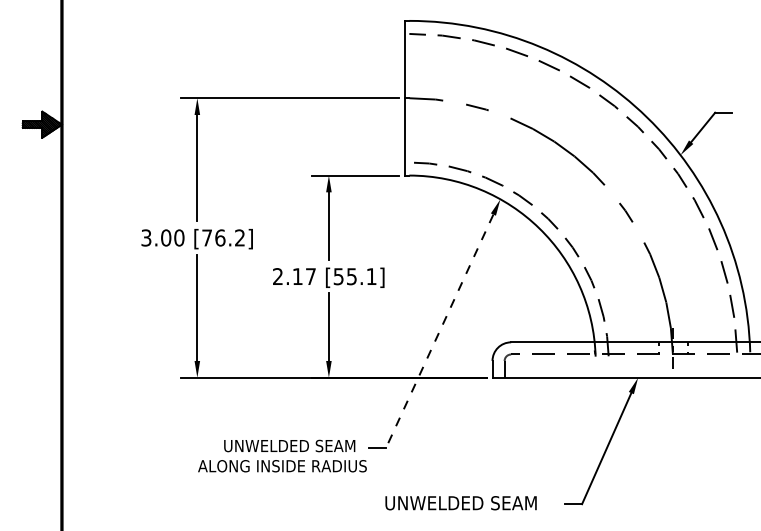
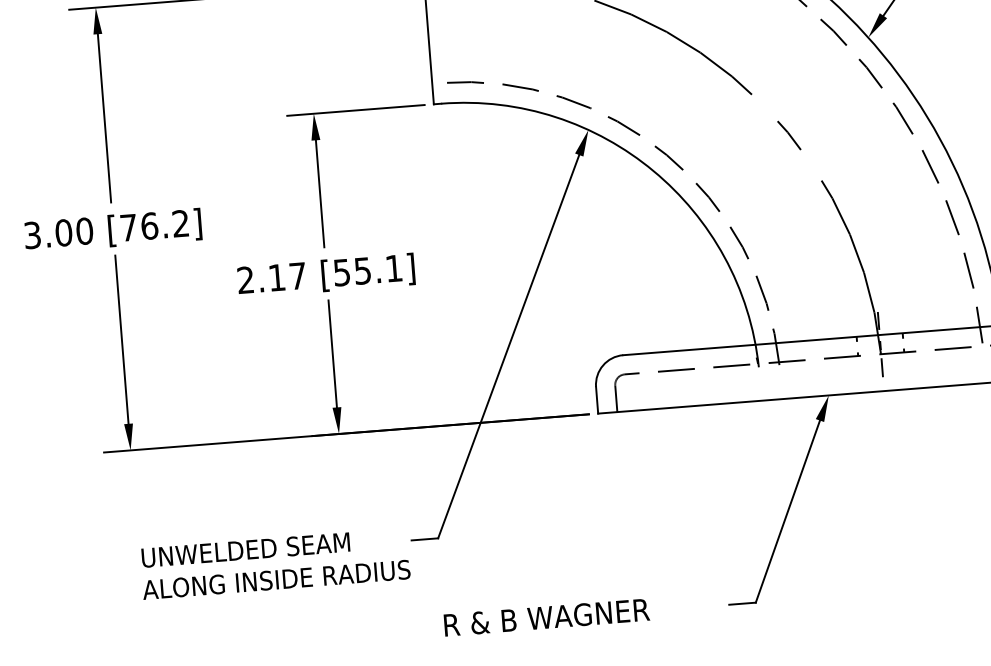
line: (439, 331) -> (508, 346), dashed -> solid
text: (289, 445) -> (245, 549), moved
text: (460, 503) -> (563, 616), UNWELDED SEAM -> R & B WAGNER

